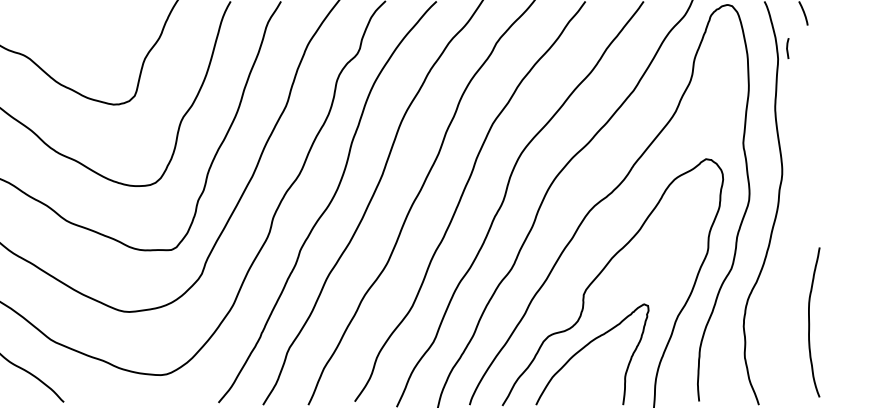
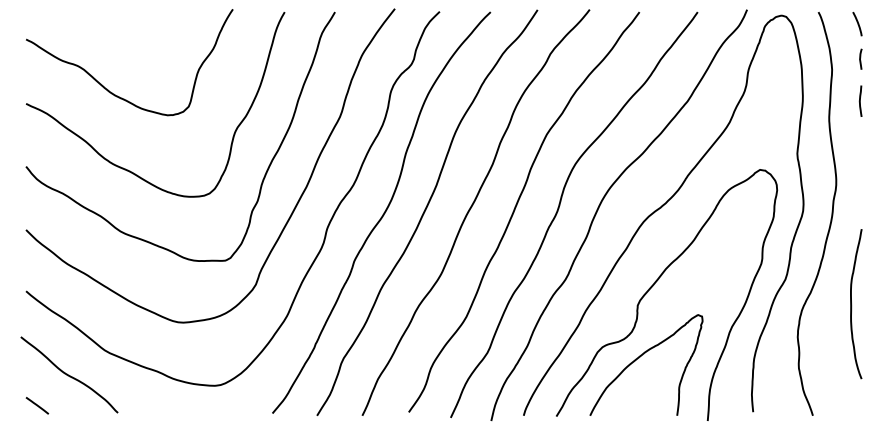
line: (787, 47) -> (860, 58), moved
curve: (806, 89) -> (860, 100), added
curve: (810, 323) -> (852, 305), moved

